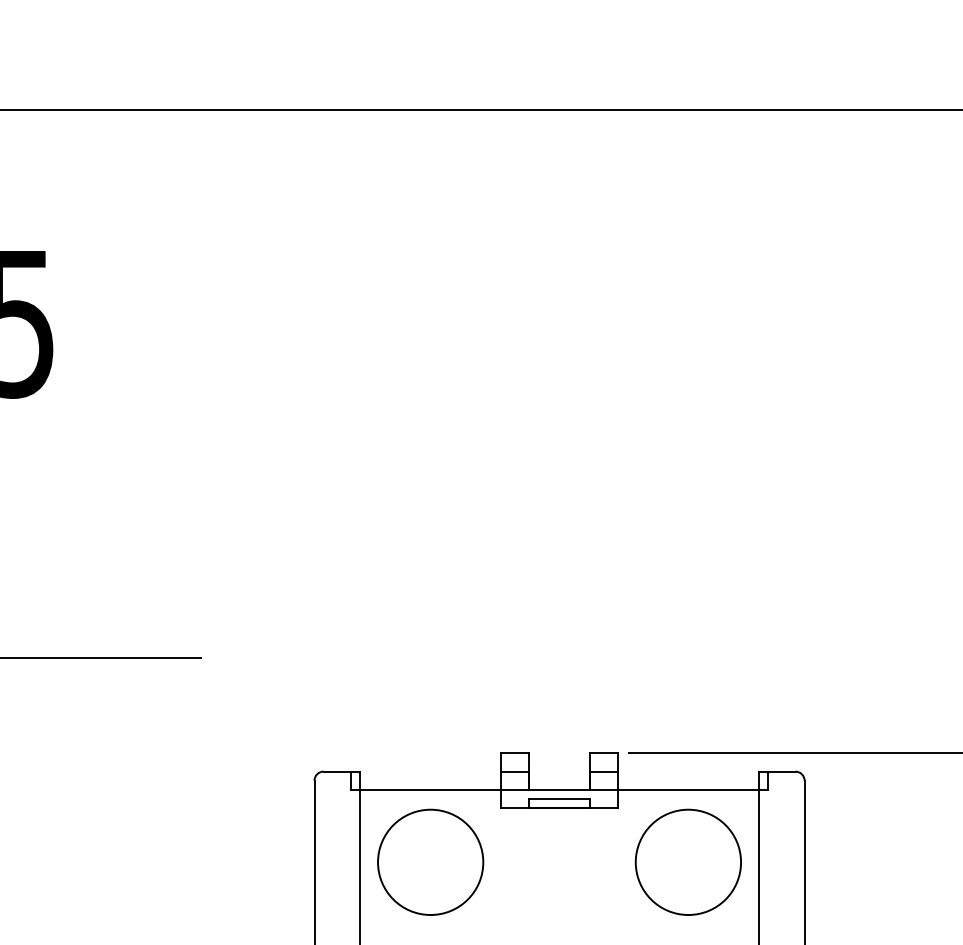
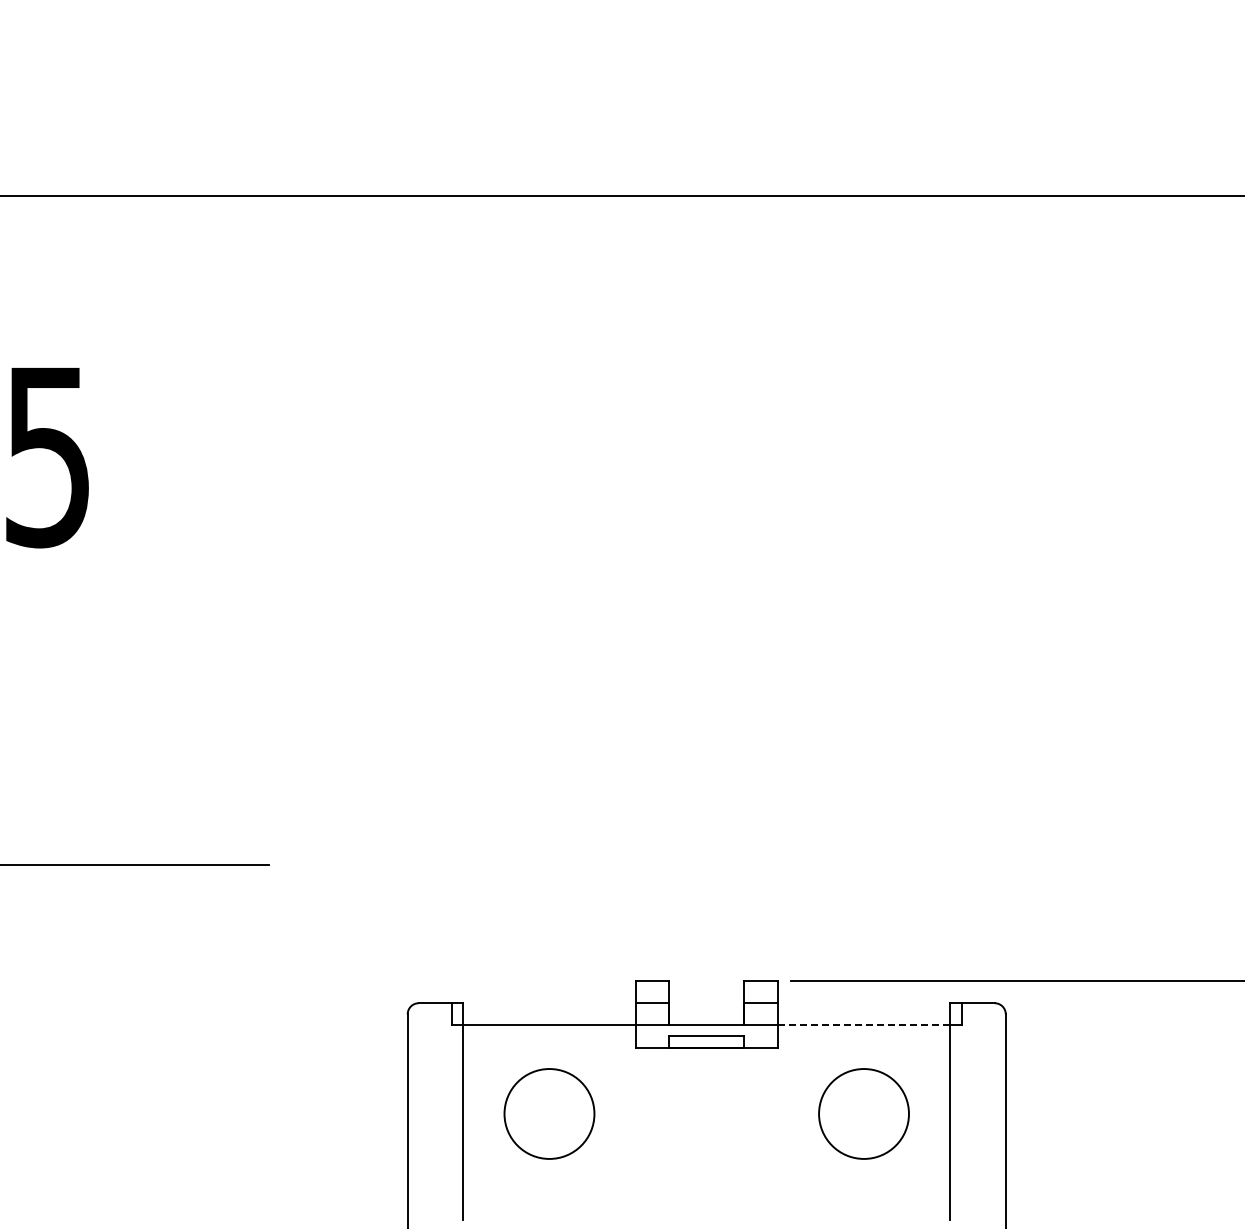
line: (687, 789) -> (863, 1025), solid -> dashed
circle: (430, 861) -> (549, 1113), size x0.7
circle: (687, 861) -> (863, 1113), size x0.7

